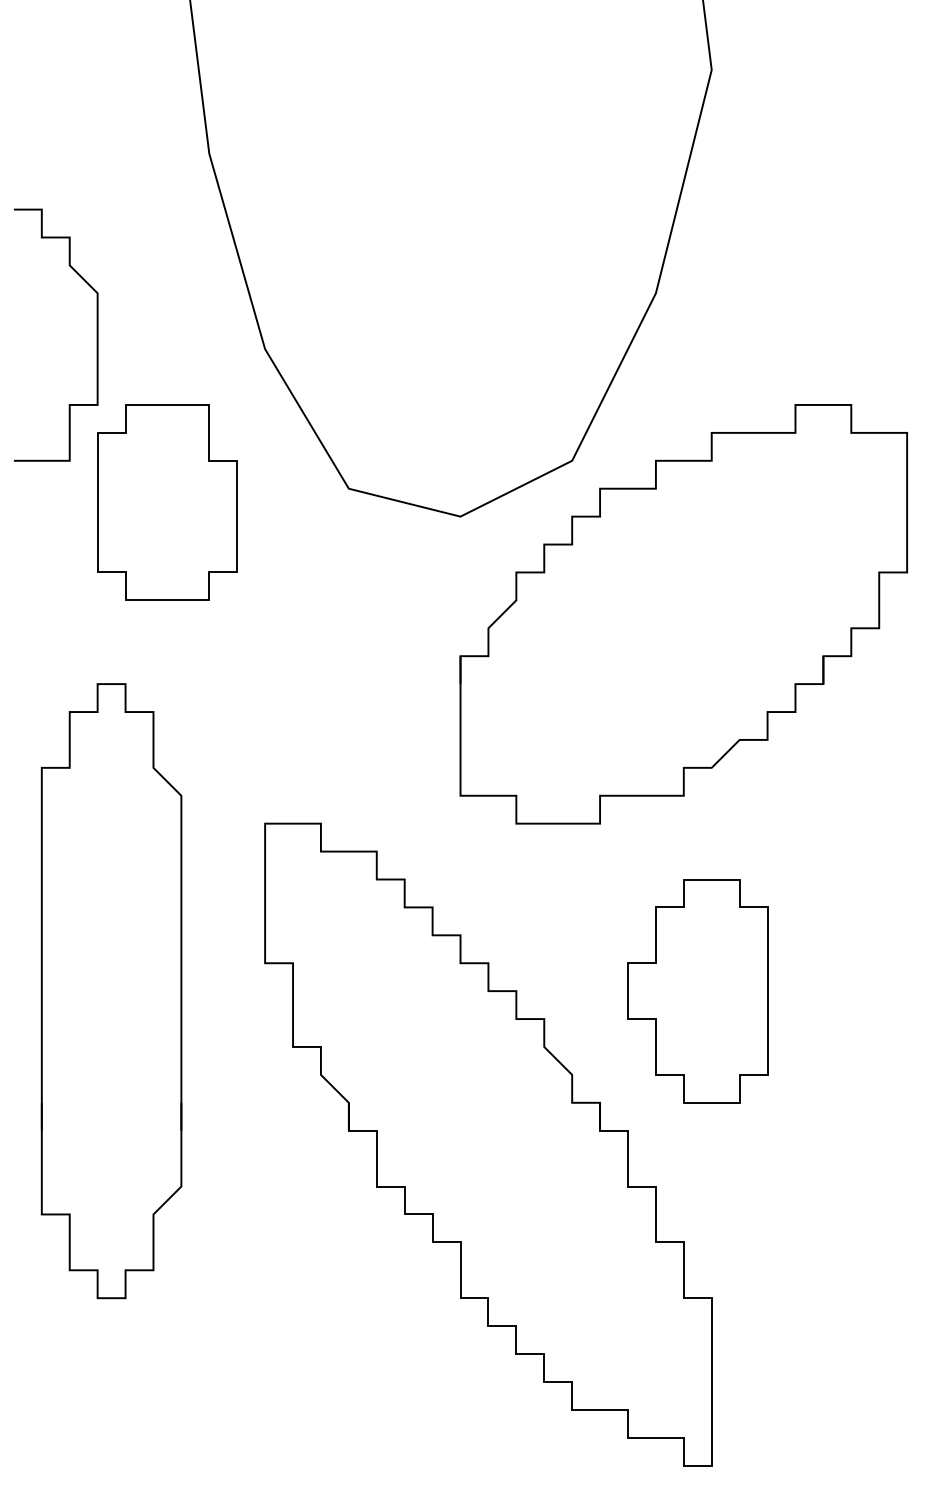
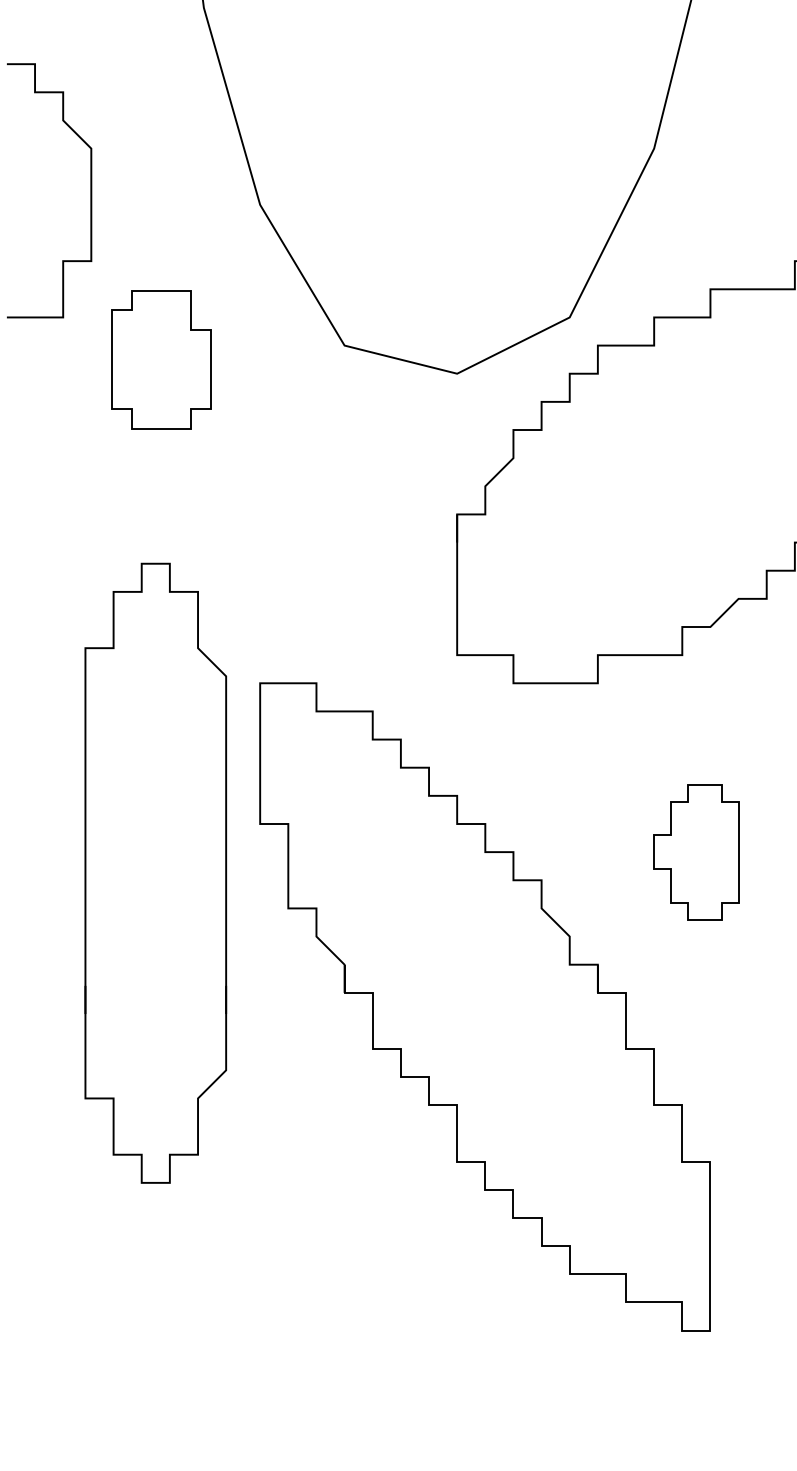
part: (167, 502) -> (161, 359), size x0.7
part: (111, 991) -> (155, 873), moved
part: (697, 991) -> (696, 852), size x0.6

